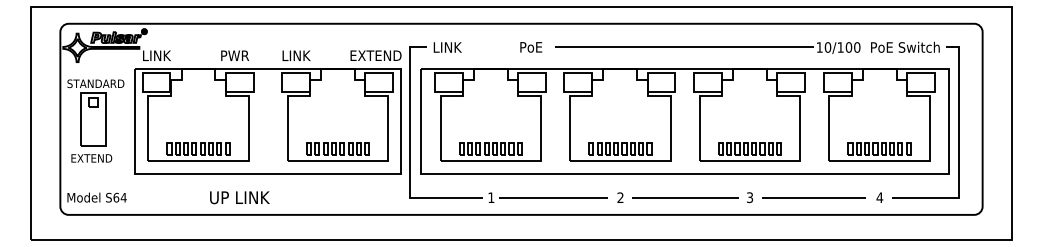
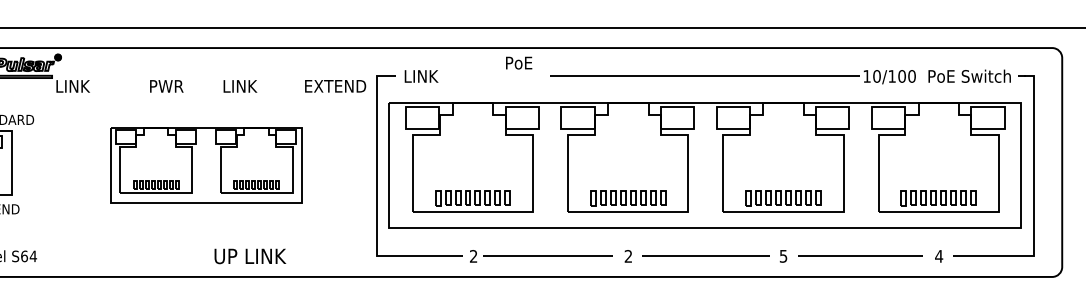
text: (531, 47) -> (519, 63), moved
part: (267, 121) -> (205, 165), size x0.6
text: (749, 196) -> (782, 254), 3 -> 5
text: (239, 197) -> (249, 256), moved
text: (491, 197) -> (473, 256), 1 -> 2

